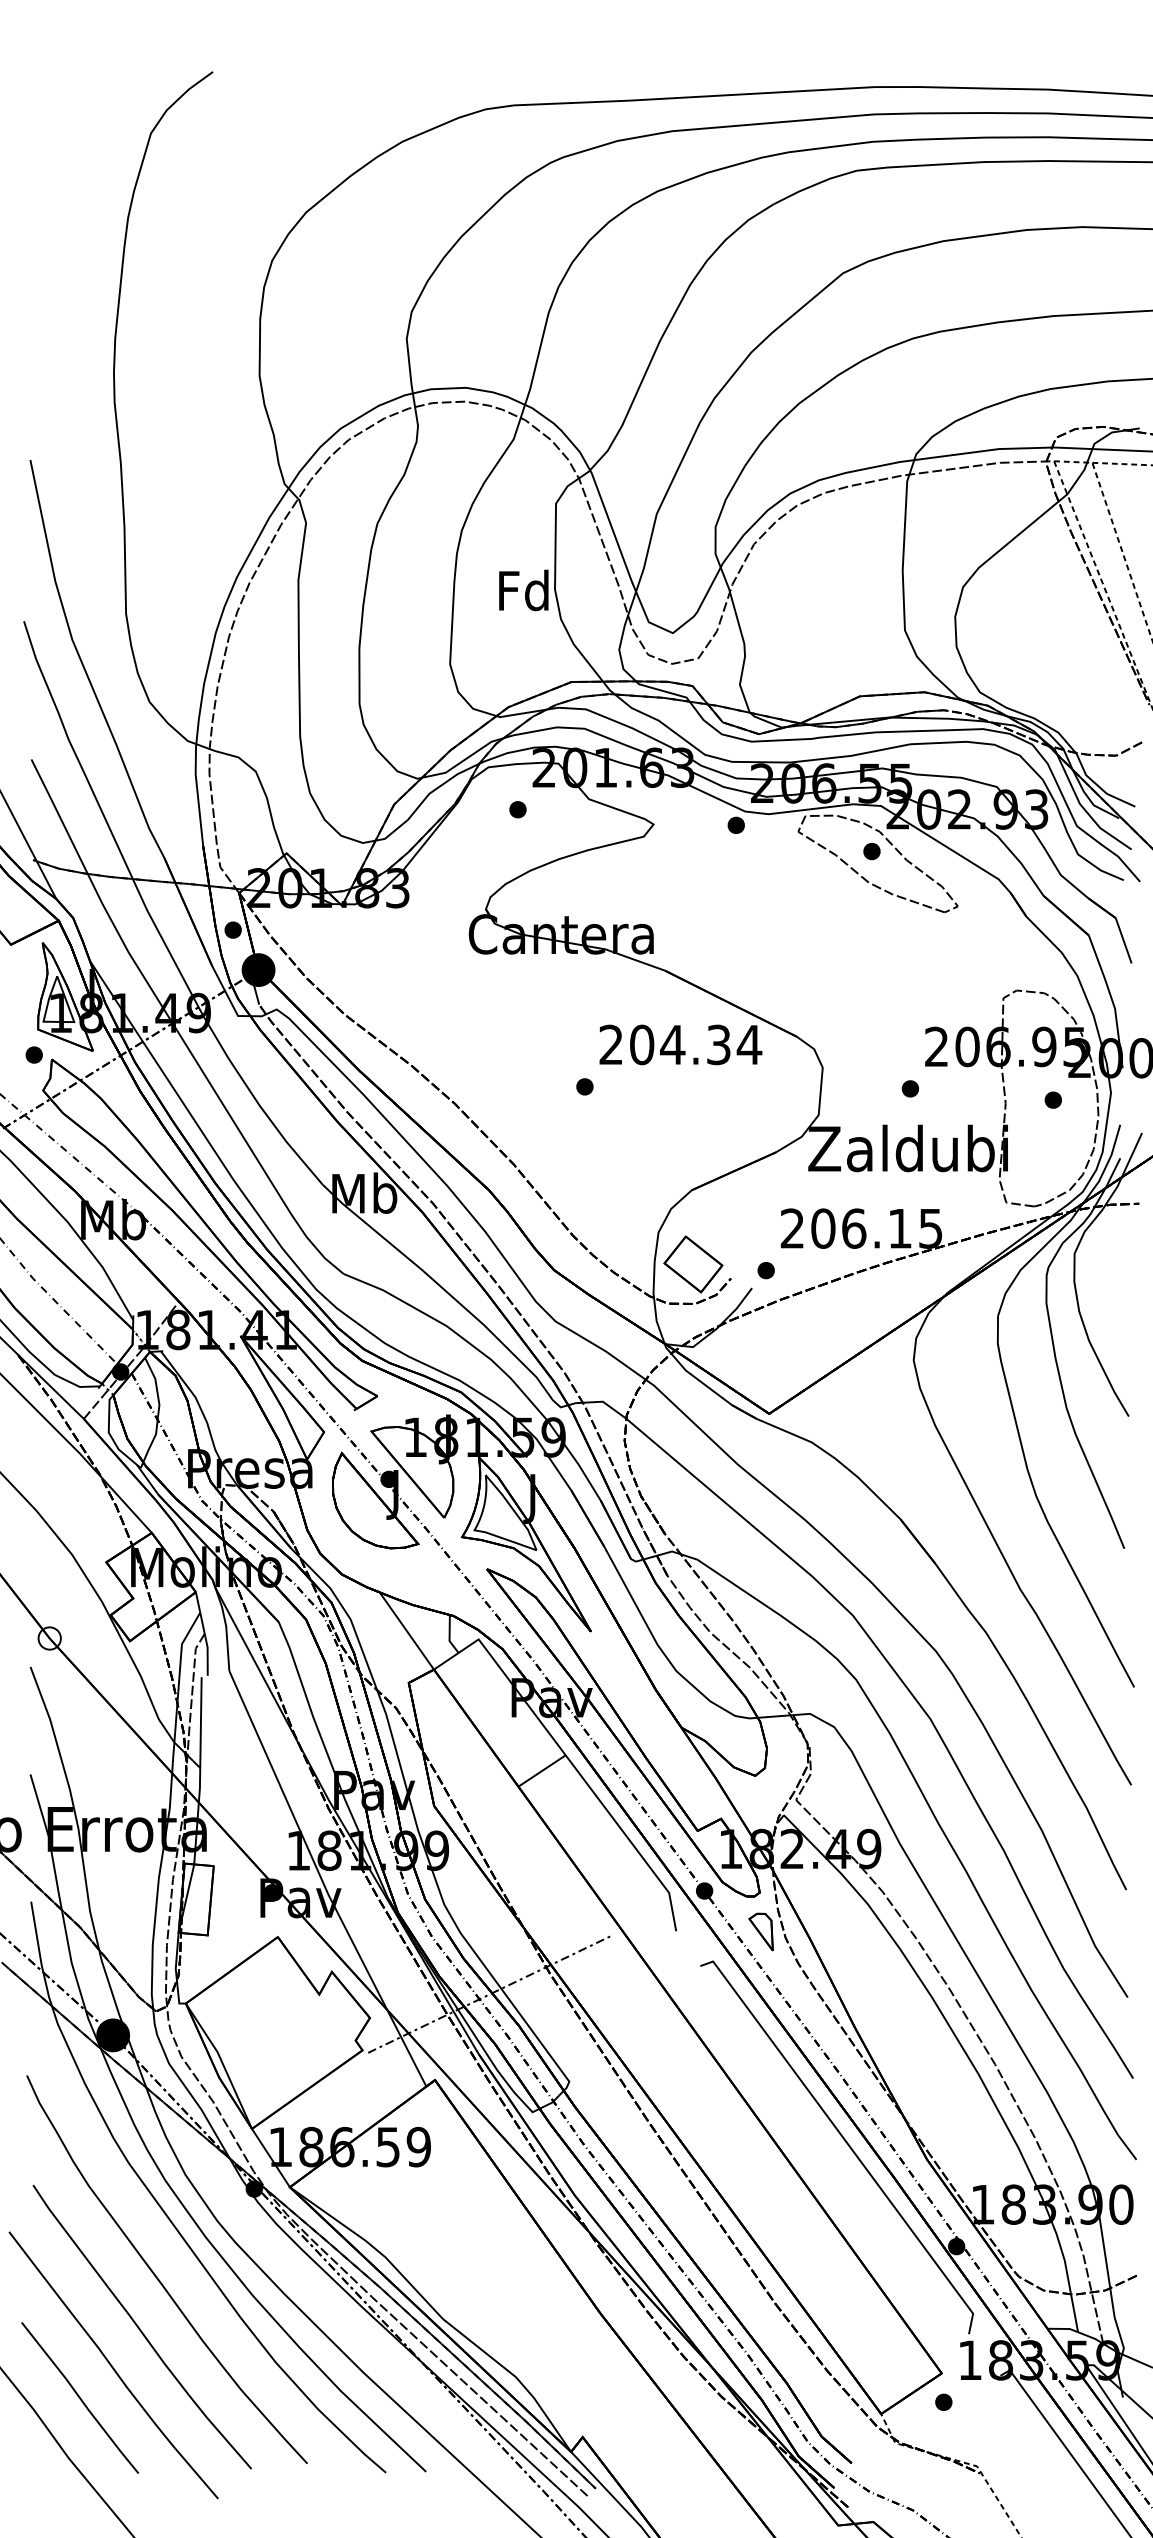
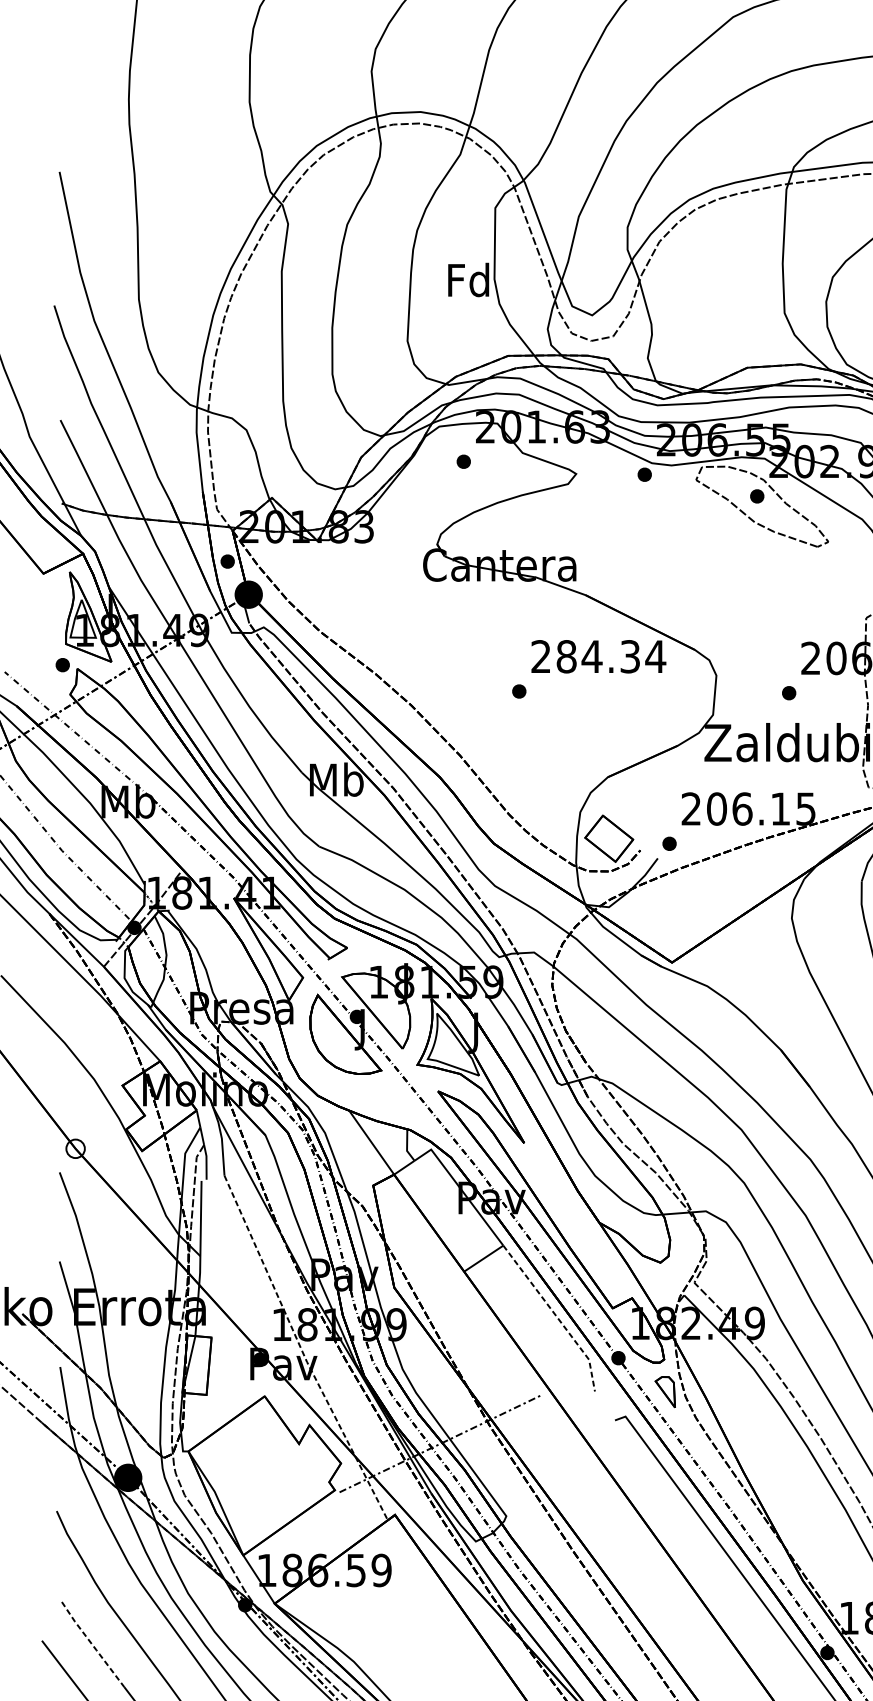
text: (642, 1044) -> (567, 656), 204.34 -> 284.34
line: (629, 1840) -> (556, 1316), solid -> dashed
line: (322, 1882) -> (301, 1351), solid -> dashed
line: (70, 2236) -> (92, 1644), solid -> dashed

